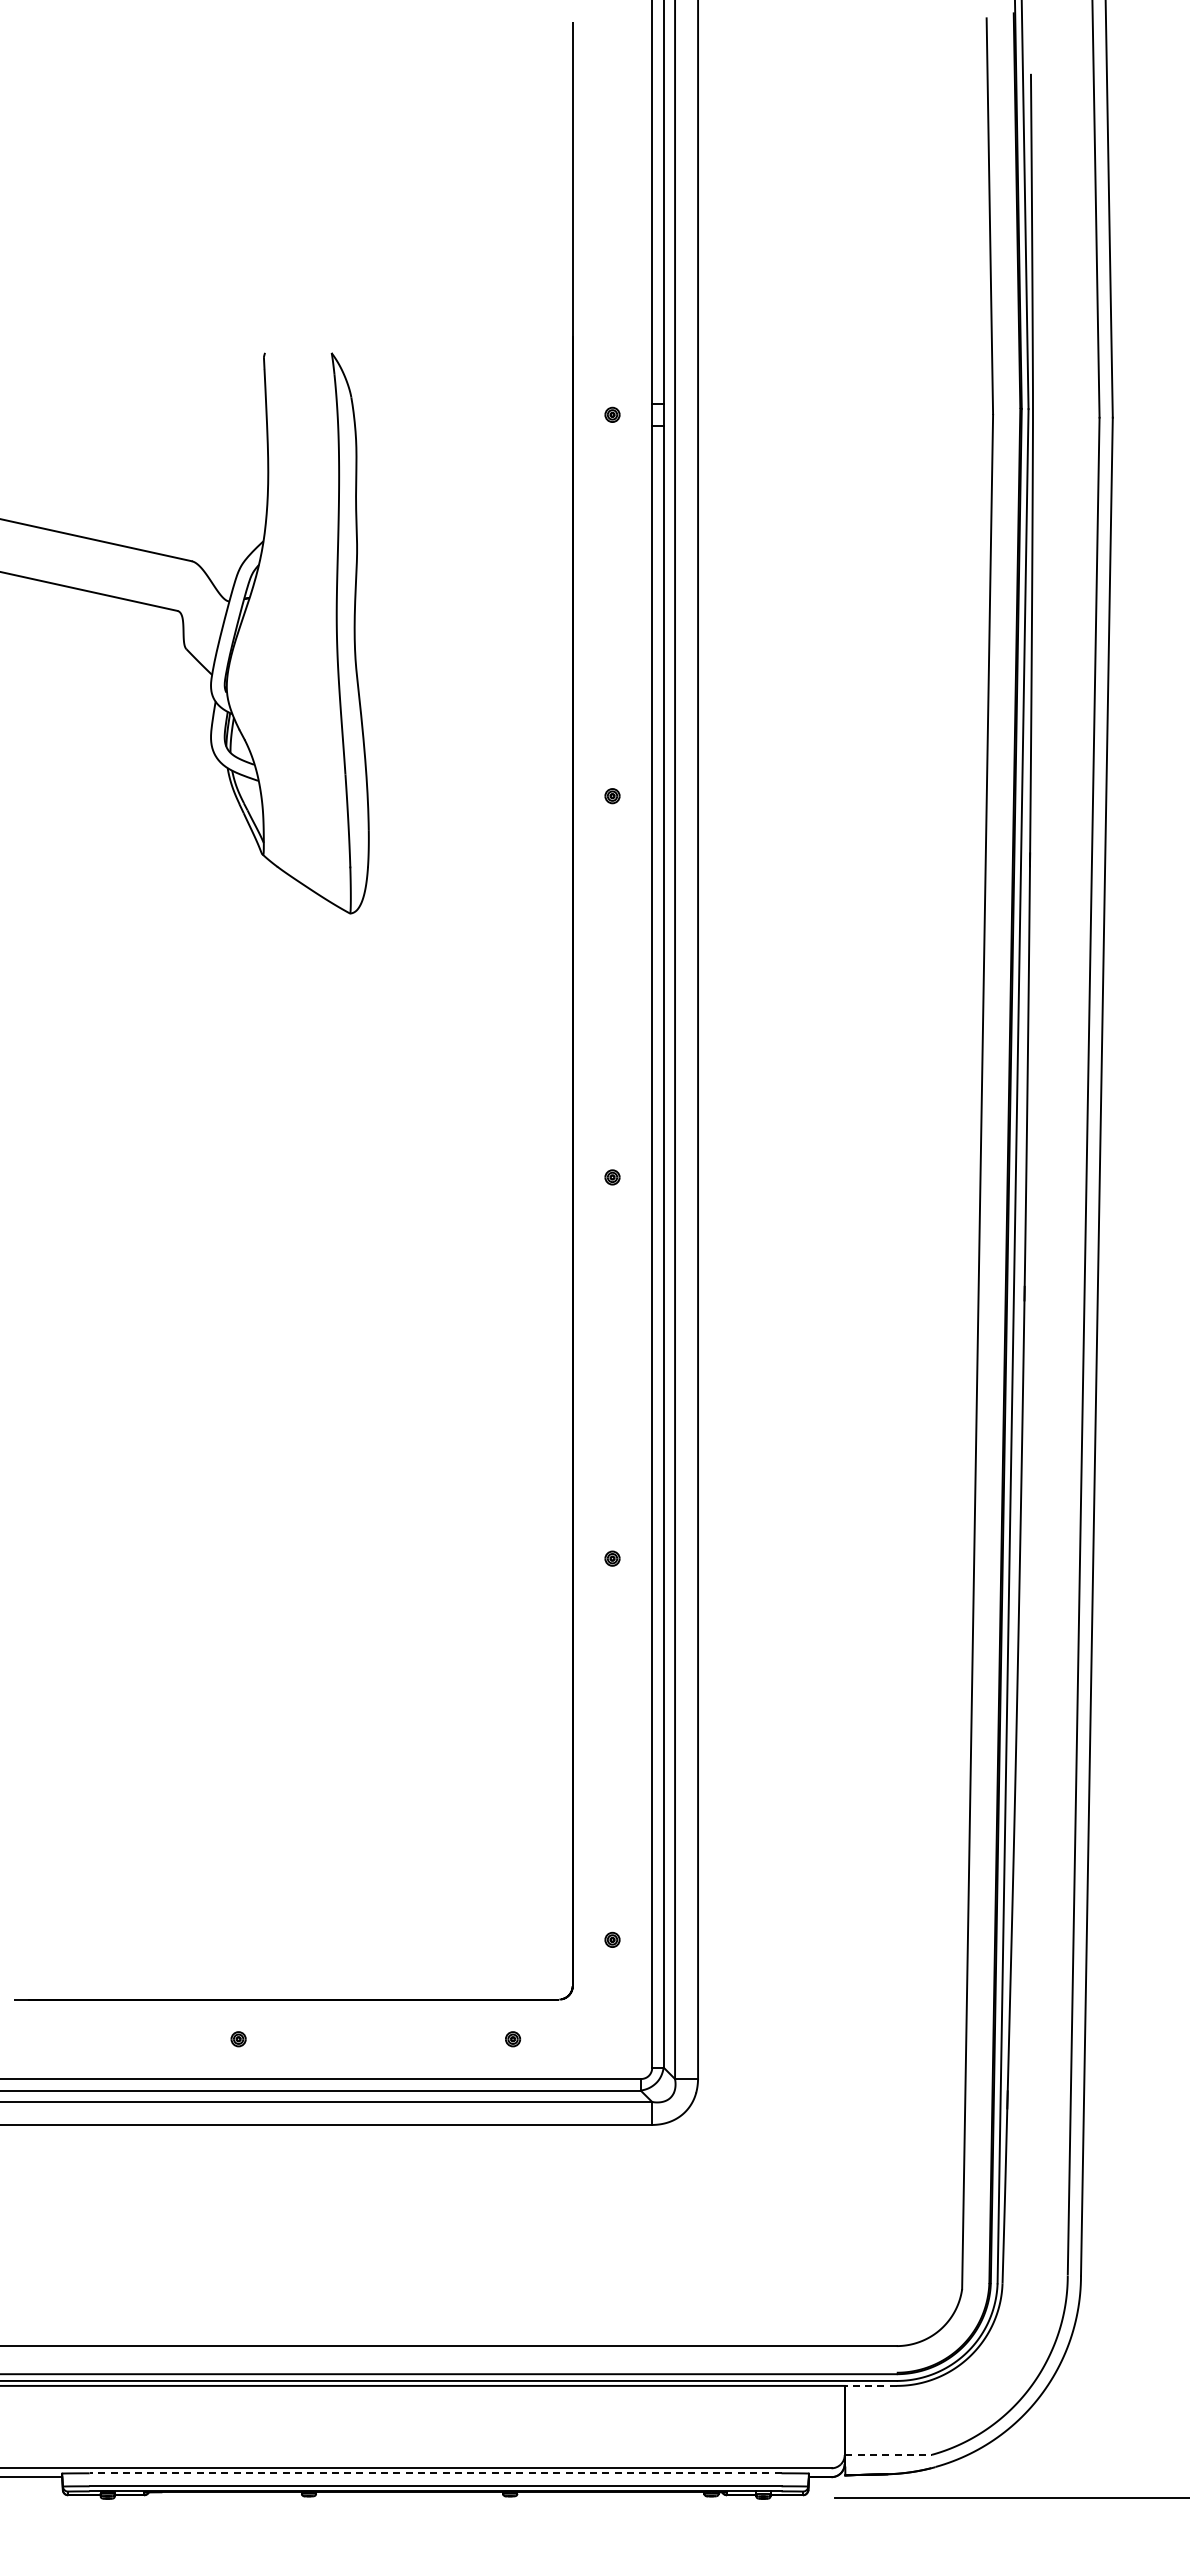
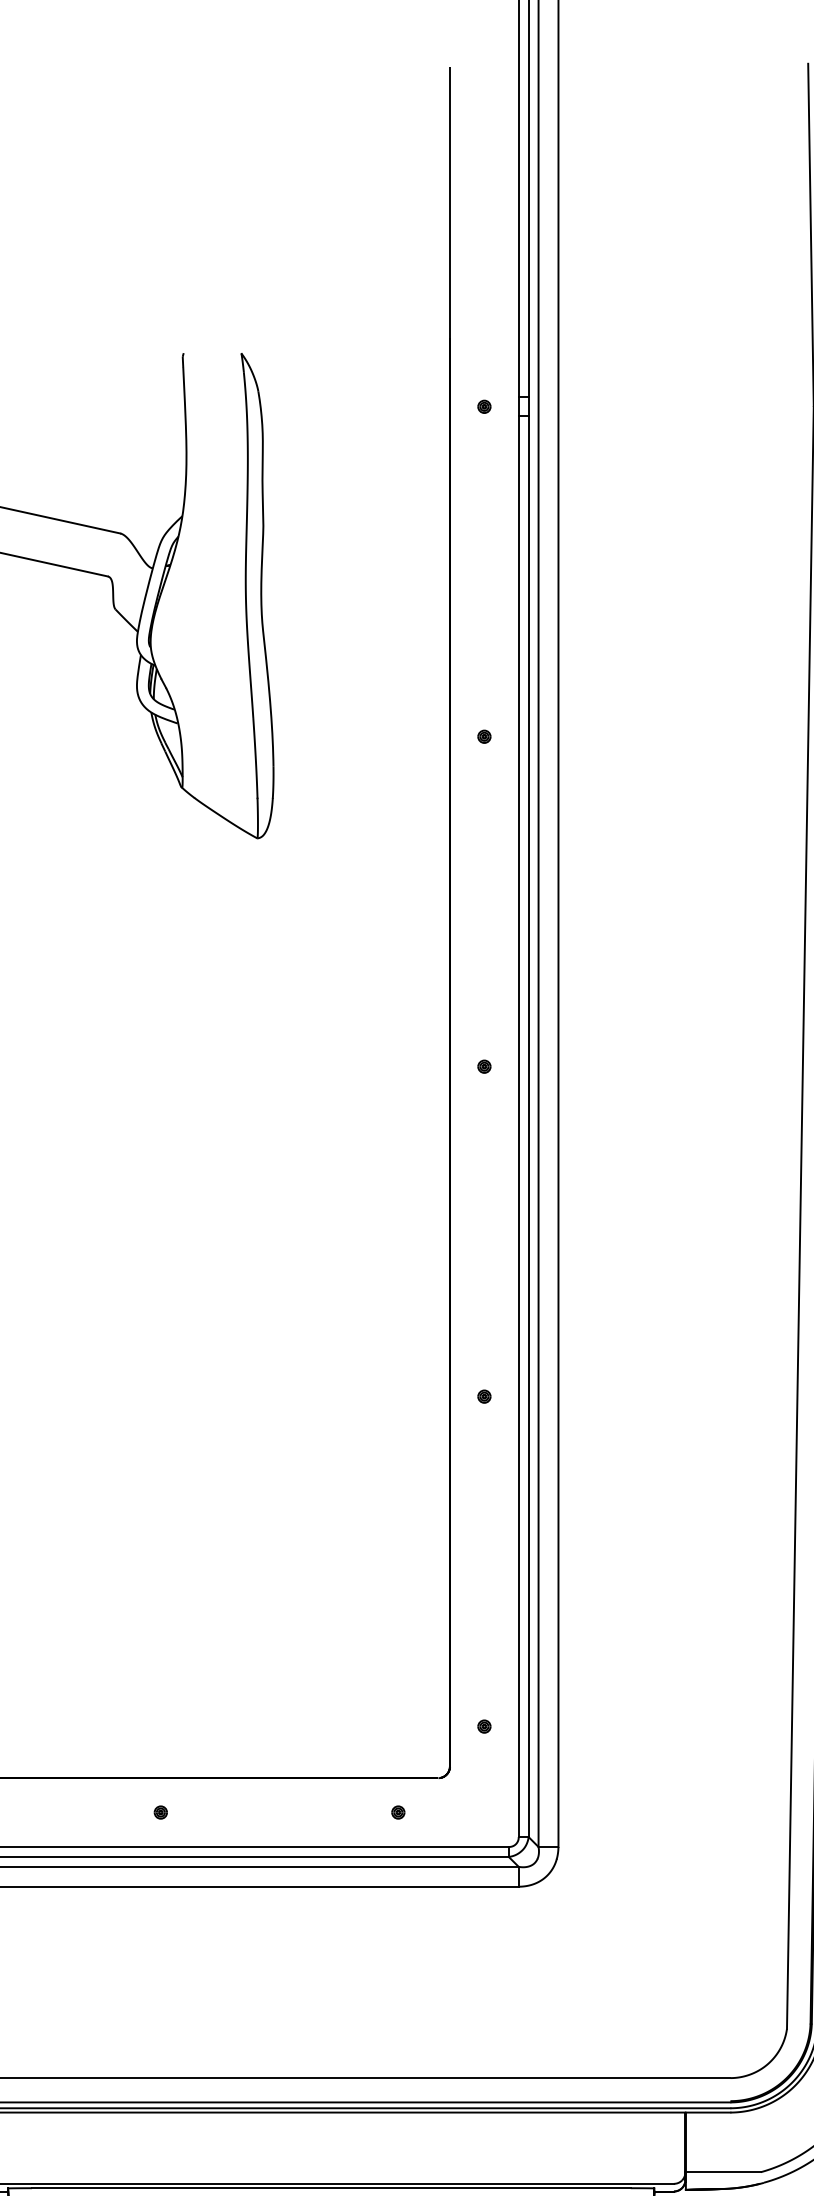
line: (871, 2385) -> (708, 2112), dashed -> solid
line: (889, 2454) -> (724, 2171), dashed -> solid
line: (435, 2473) -> (331, 2188), dashed -> solid

